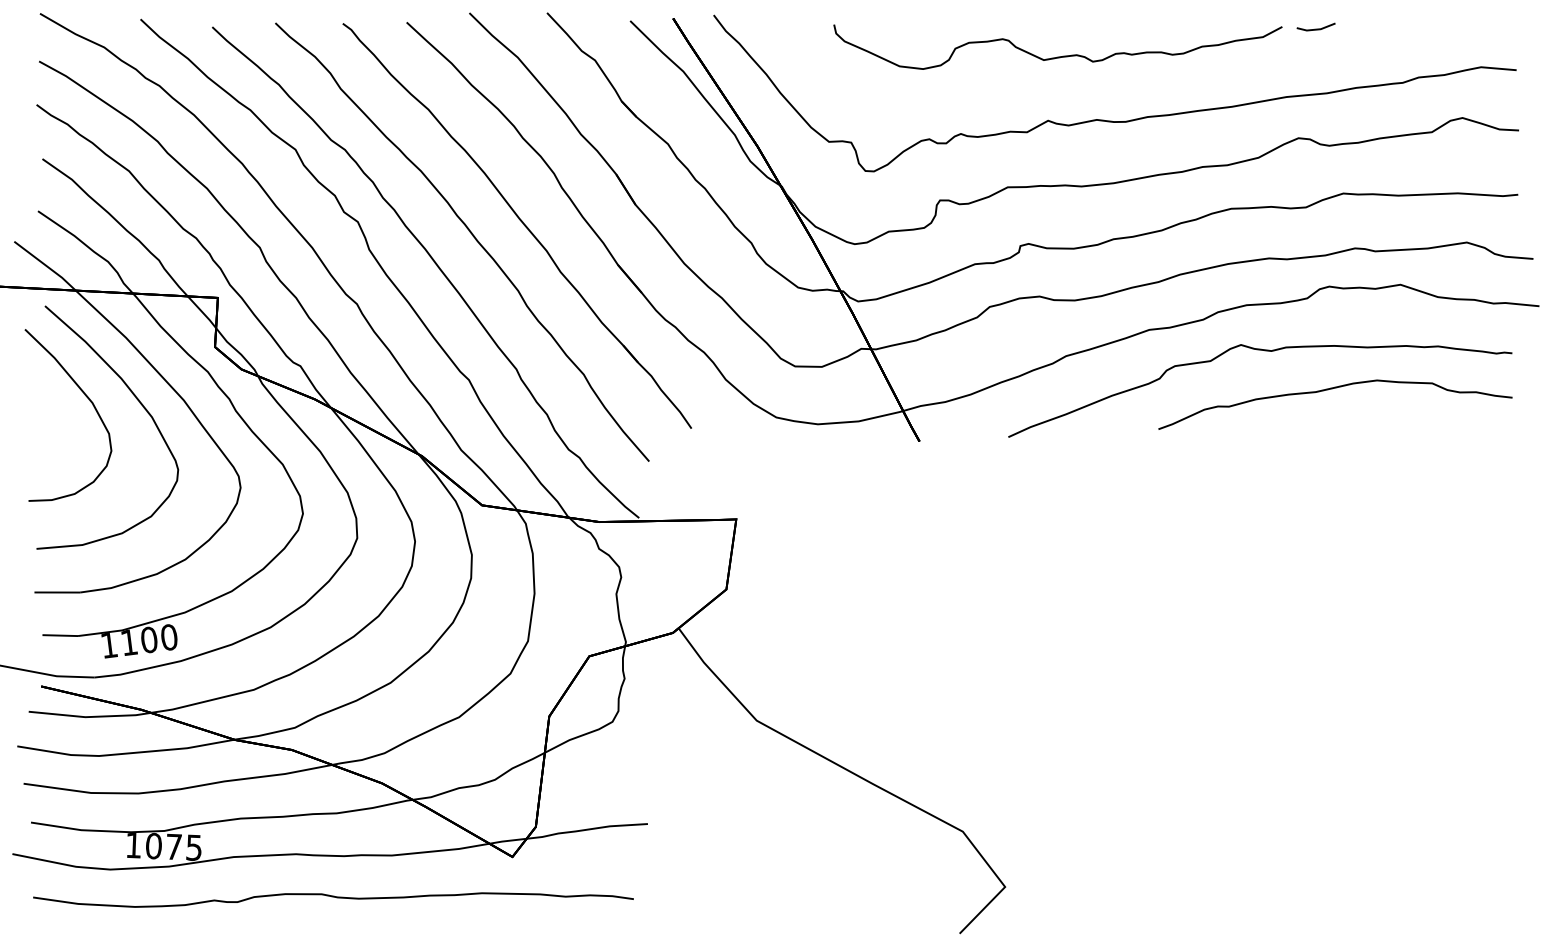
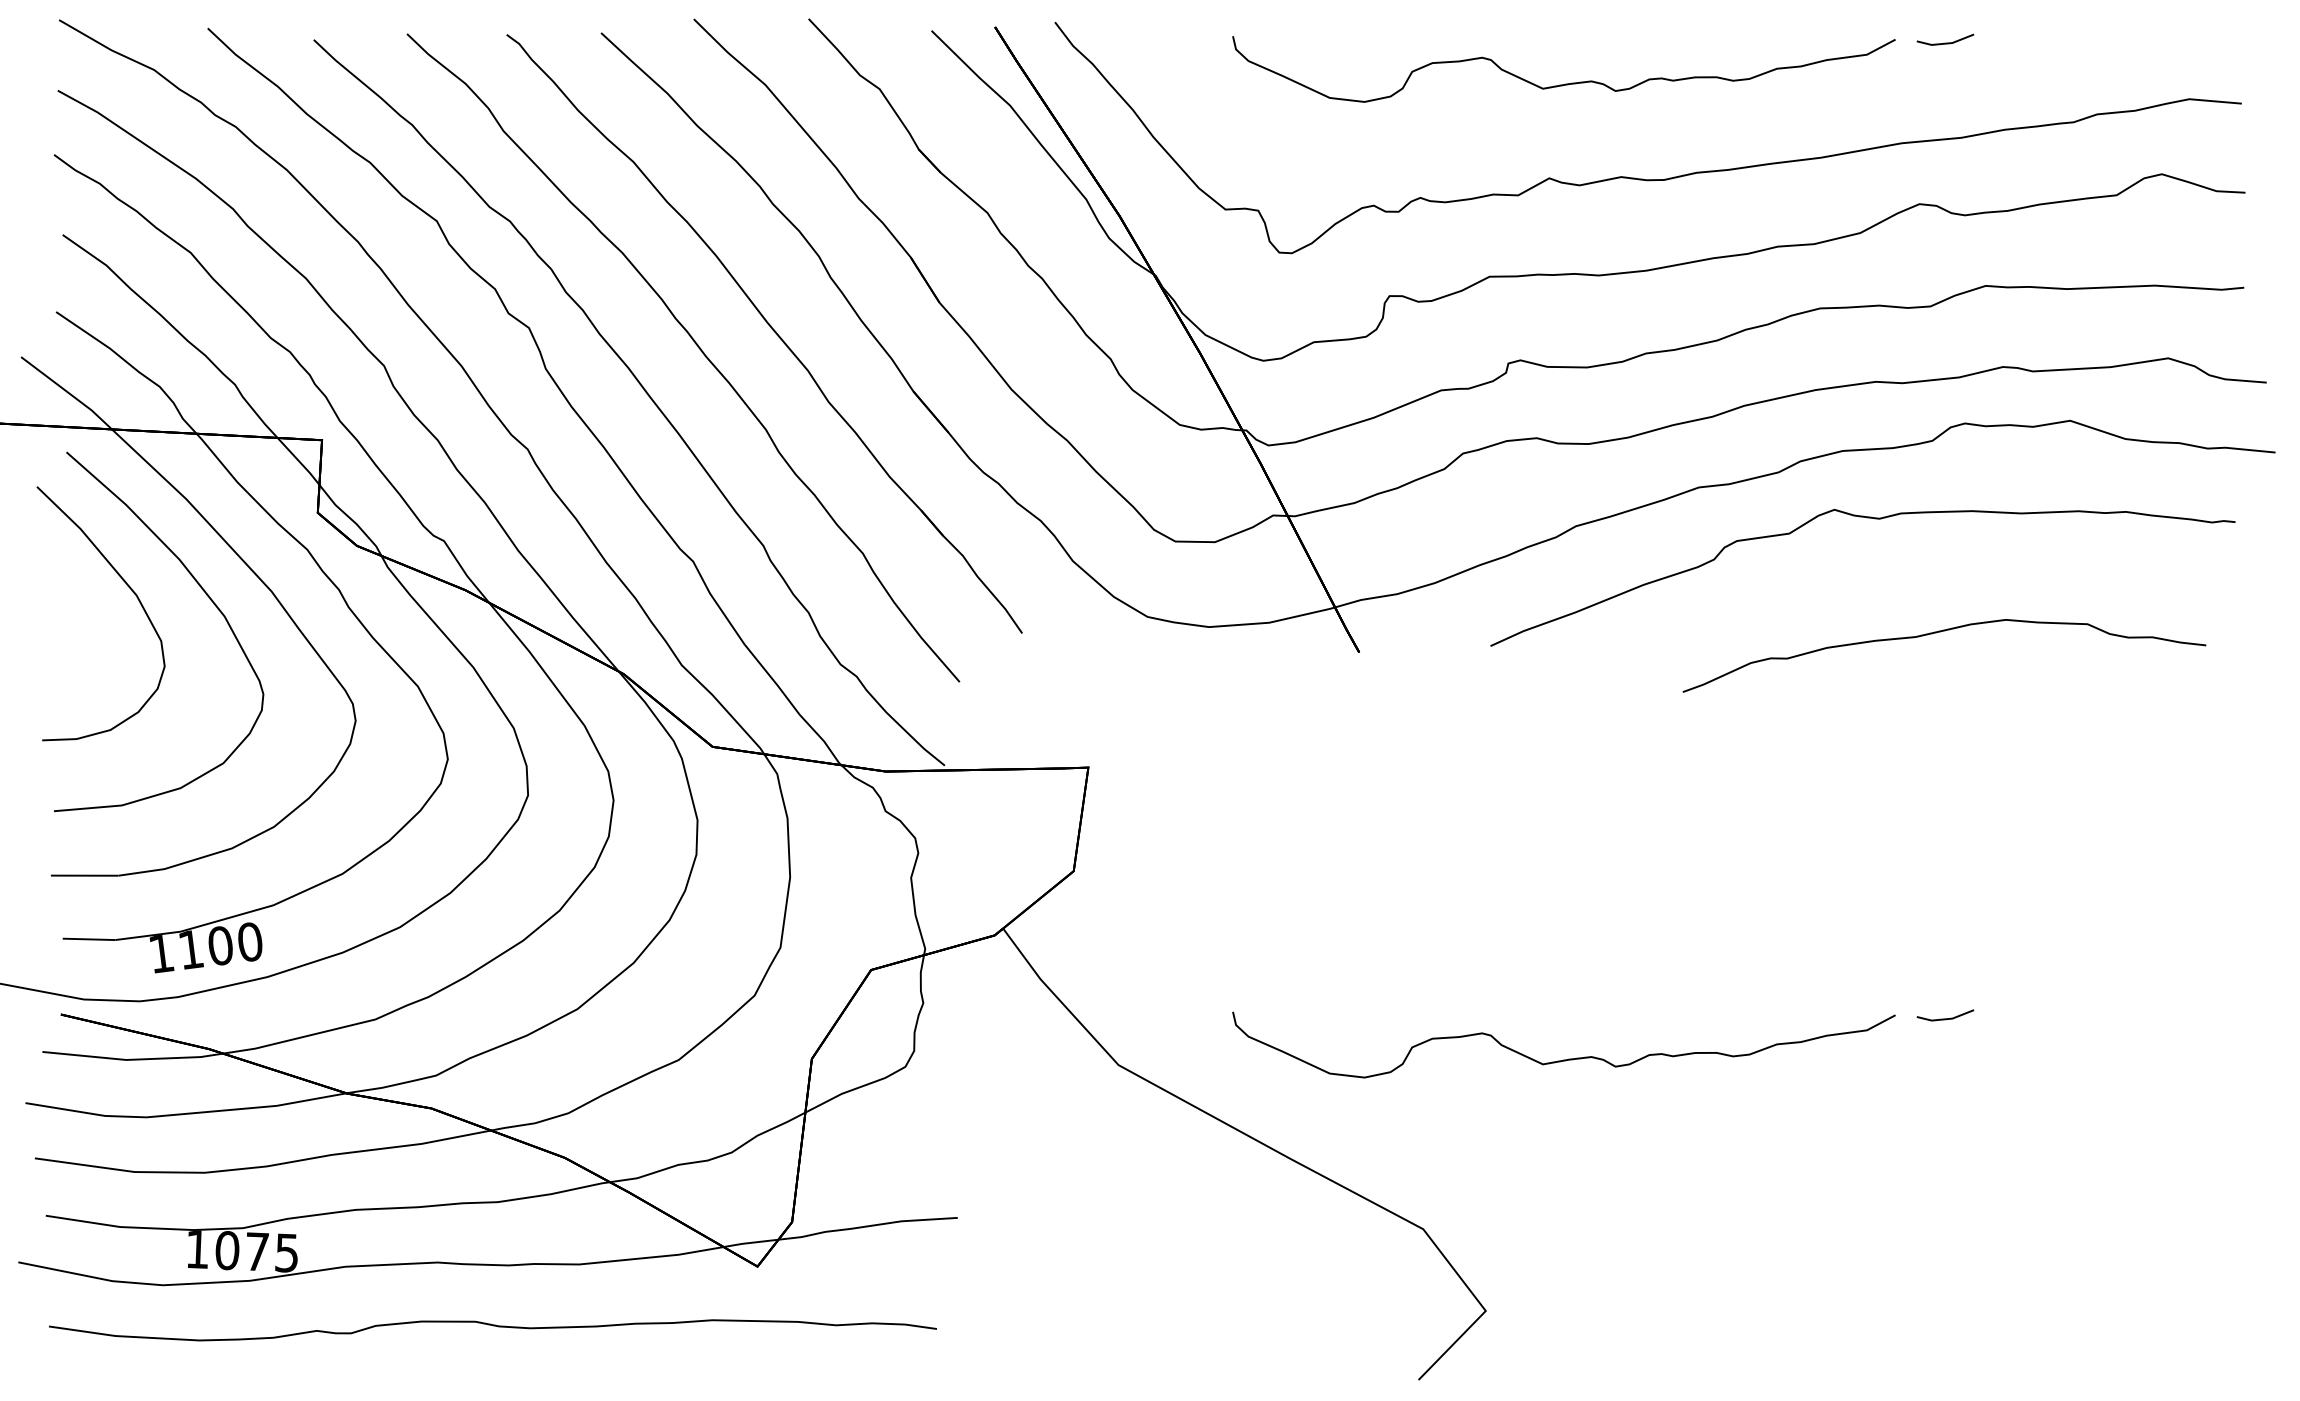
part: (1332, 389) -> (1940, 633), moved
part: (1083, 715) -> (1601, 1057), added

